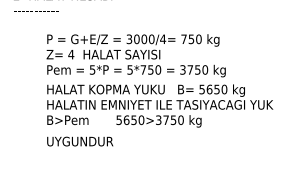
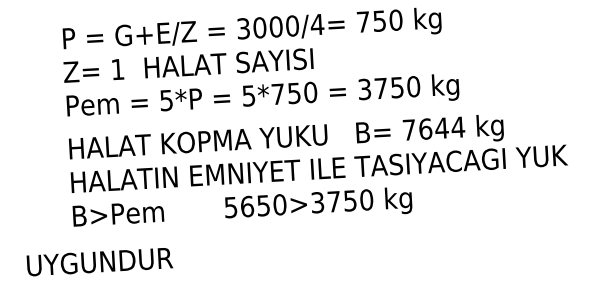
text: (71, 54) -> (118, 69), 4 -> 1
text: (213, 89) -> (434, 128), 5650 -> 7644
text: (80, 141) -> (100, 261), moved

